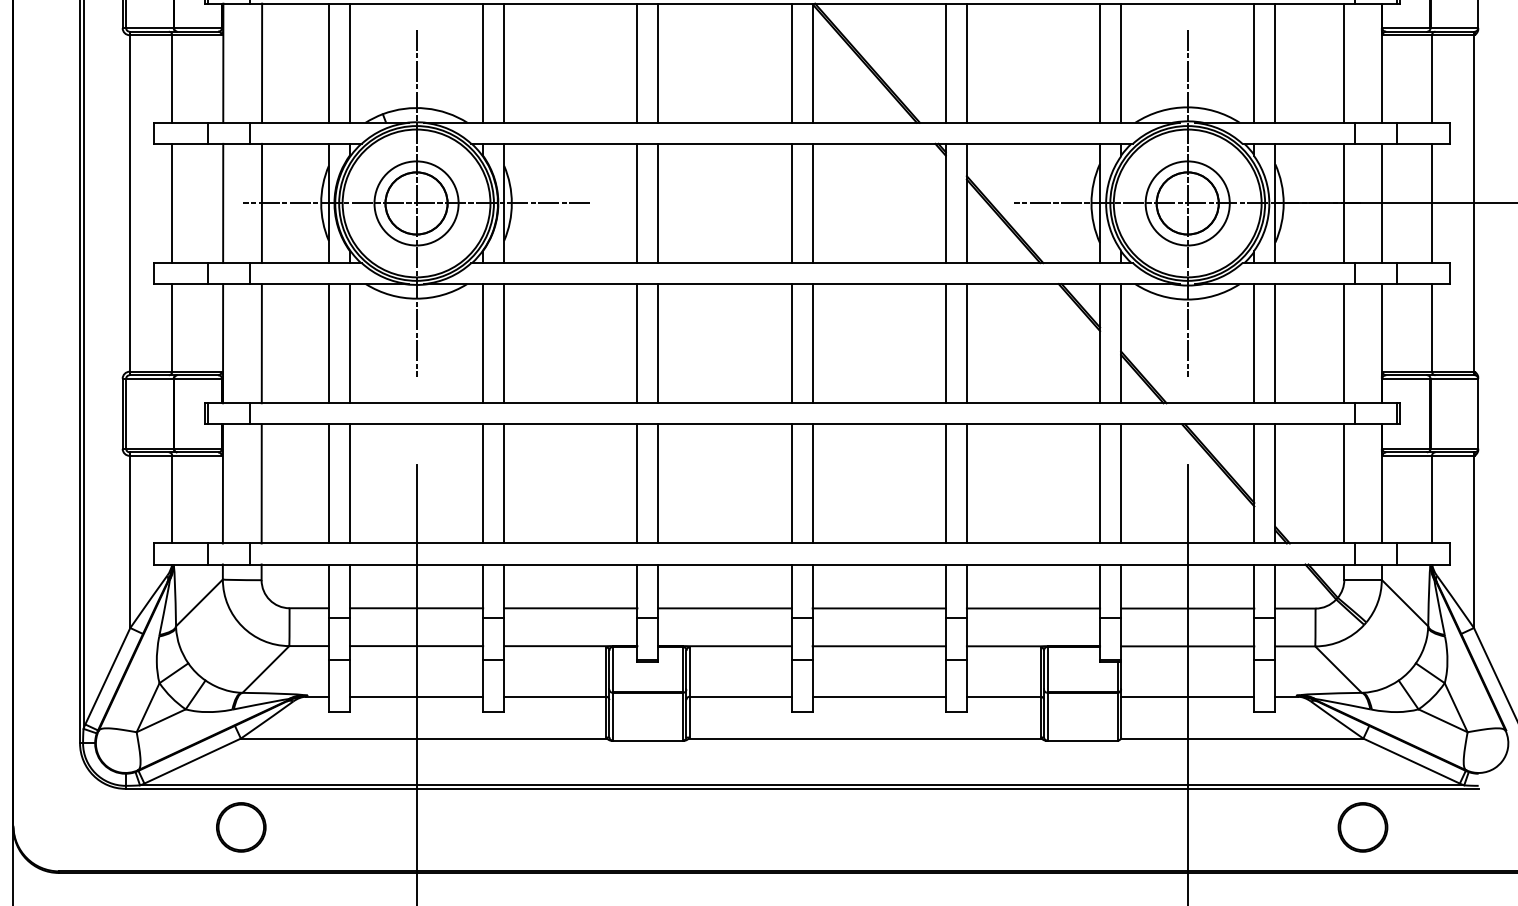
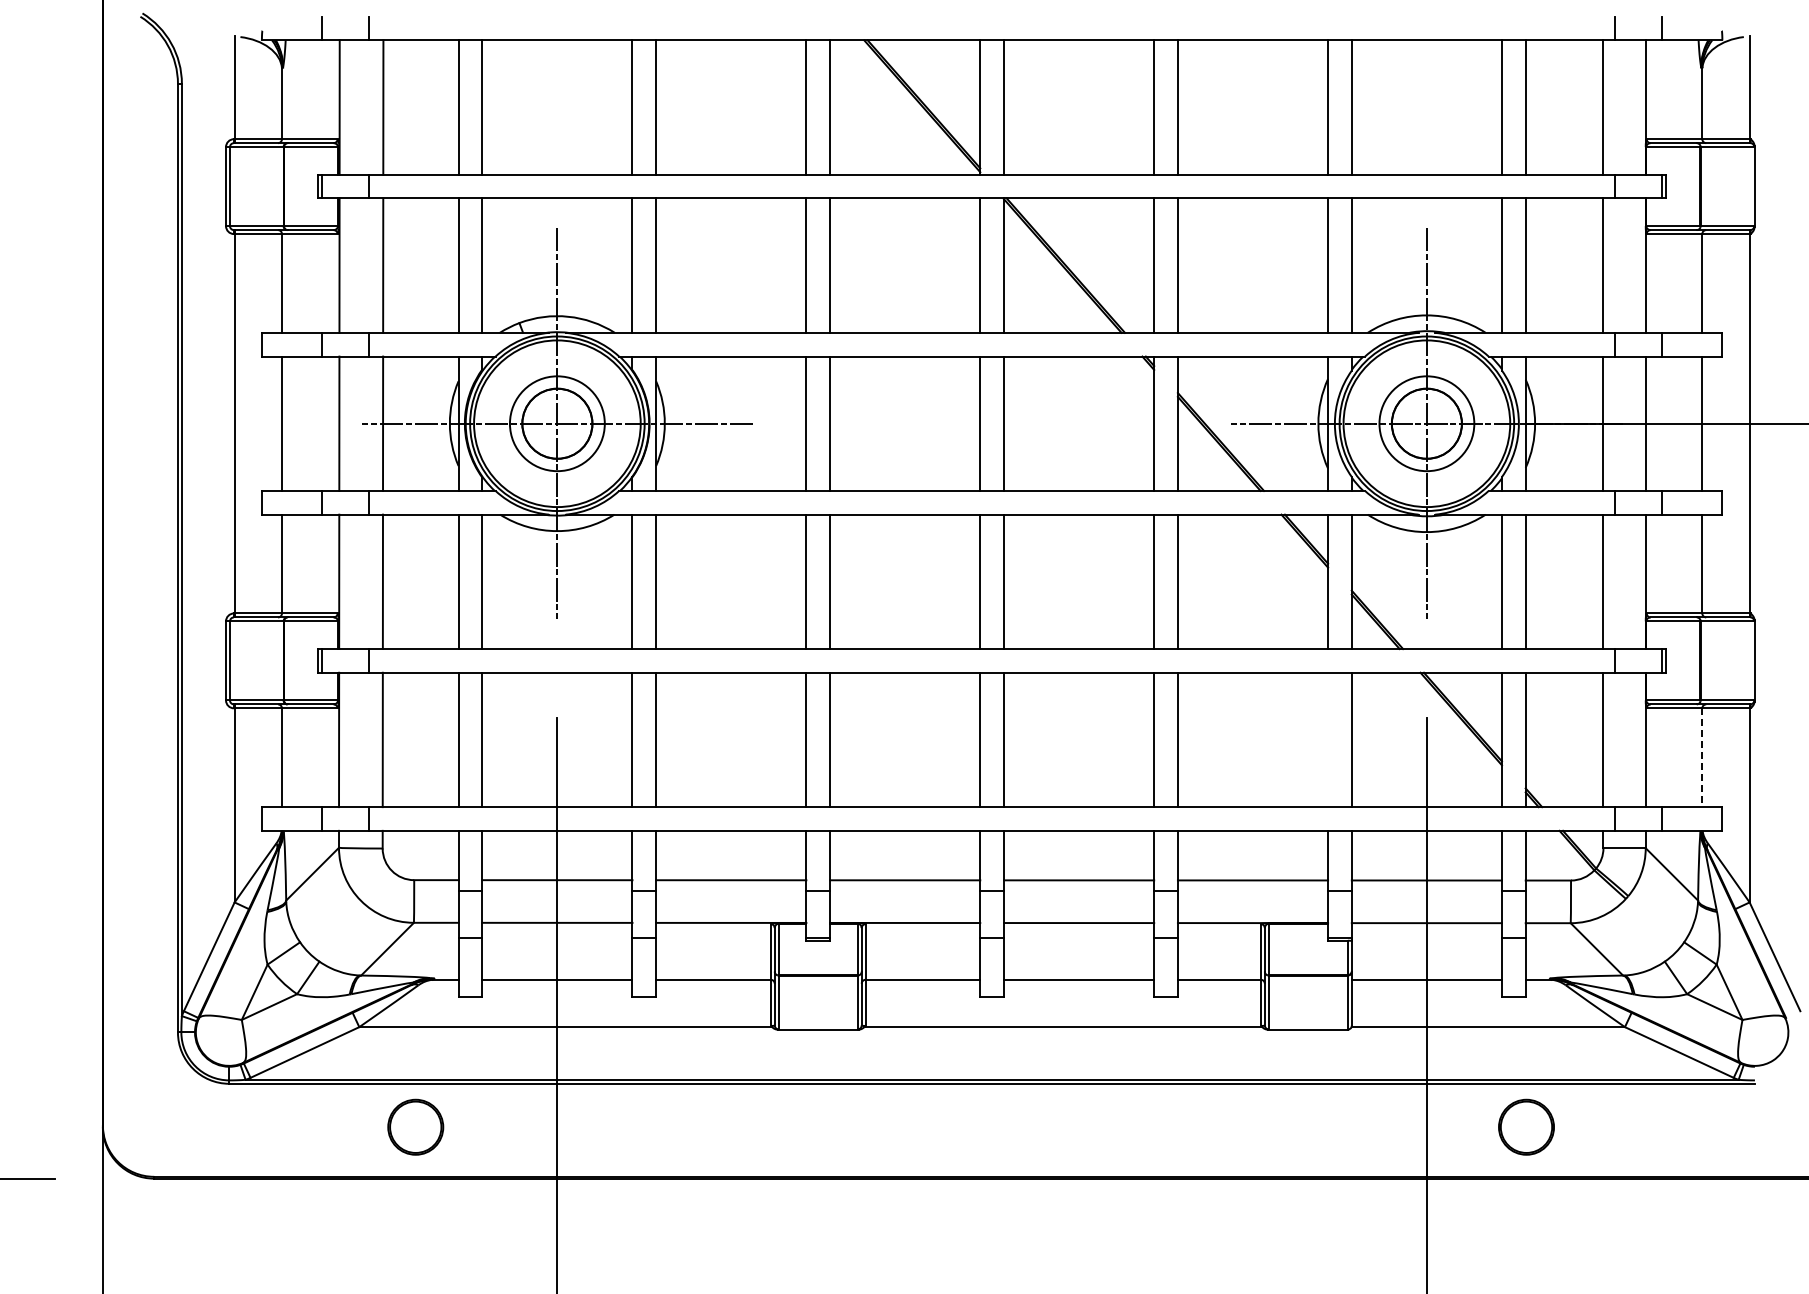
line: (1100, 483) -> (1328, 739), removed
line: (1432, 500) -> (1702, 758), solid -> dashed
part: (241, 826) -> (415, 1126), moved
part: (1362, 826) -> (1526, 1126), moved

